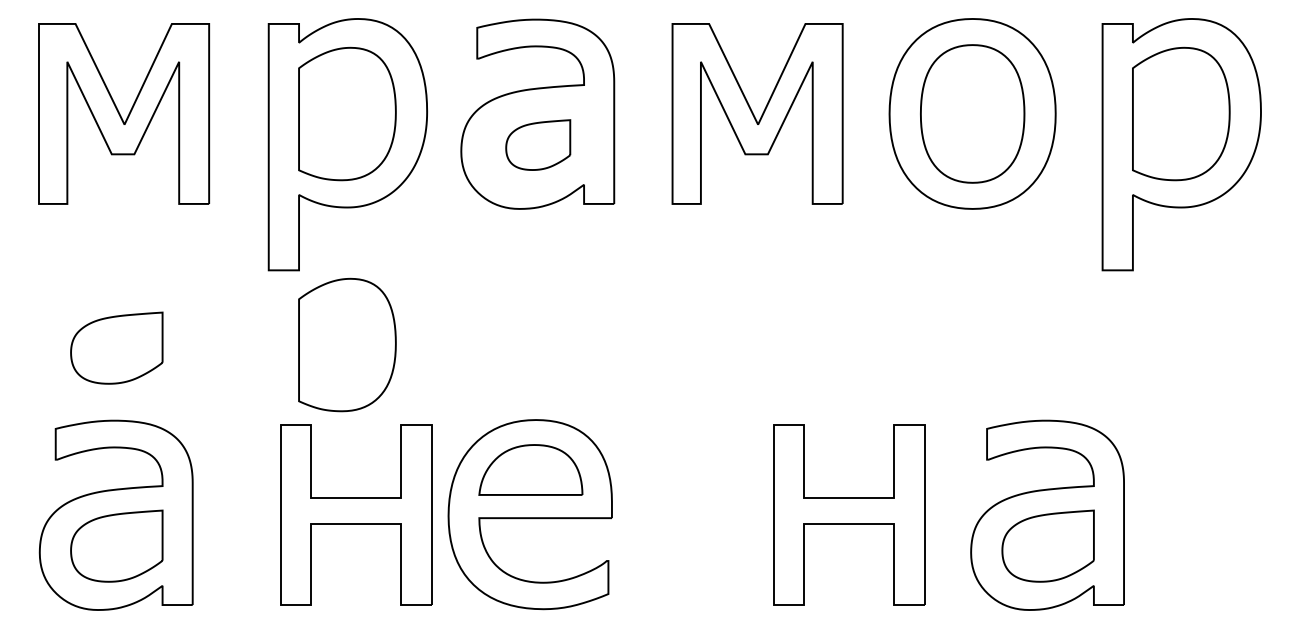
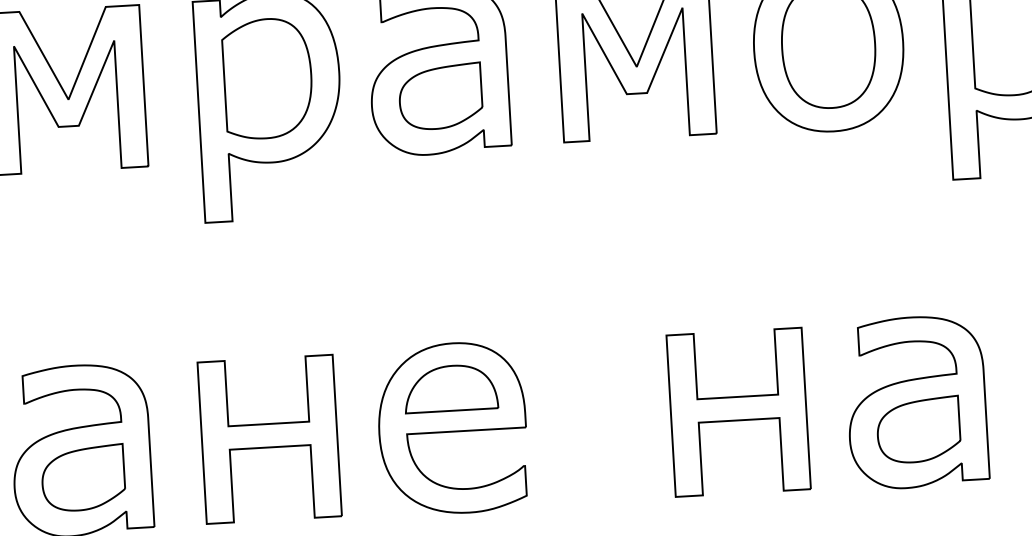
part: (537, 144) -> (439, 96), size x1.43
part: (347, 344) -> (279, 285), removed
part: (116, 347) -> (72, 299), removed
part: (356, 514) -> (269, 438), moved

